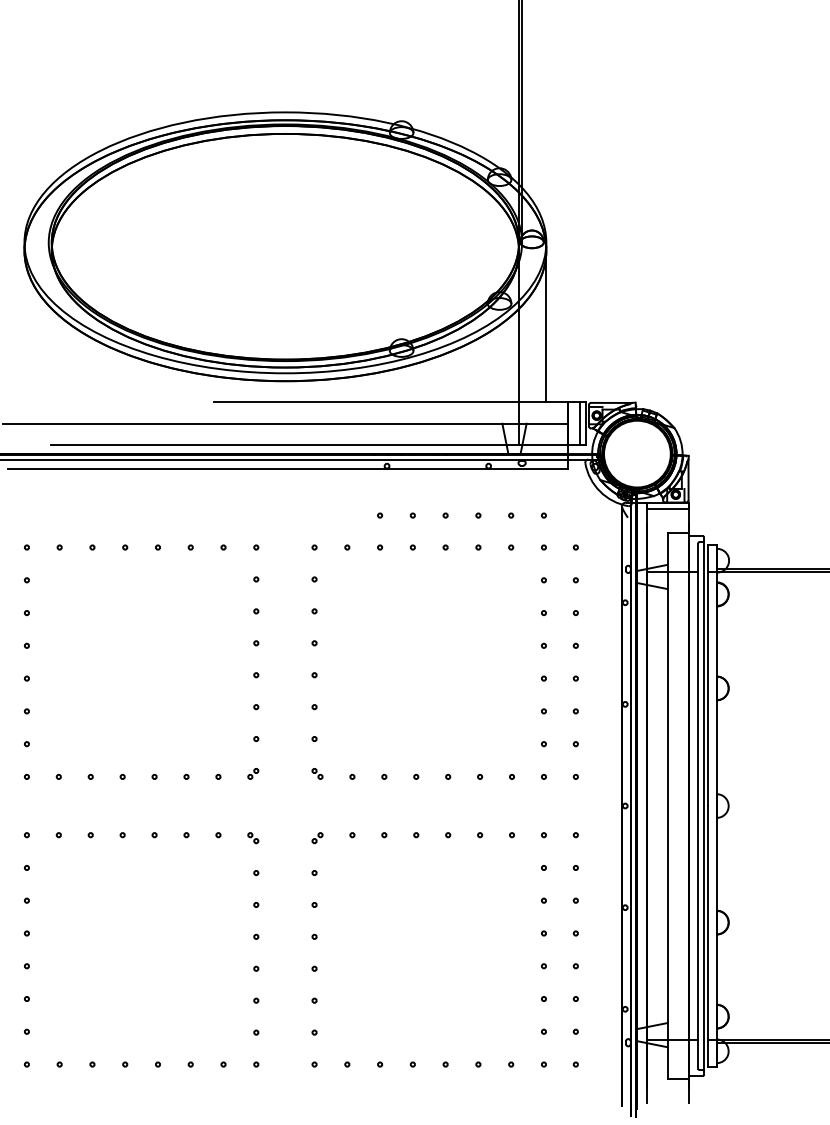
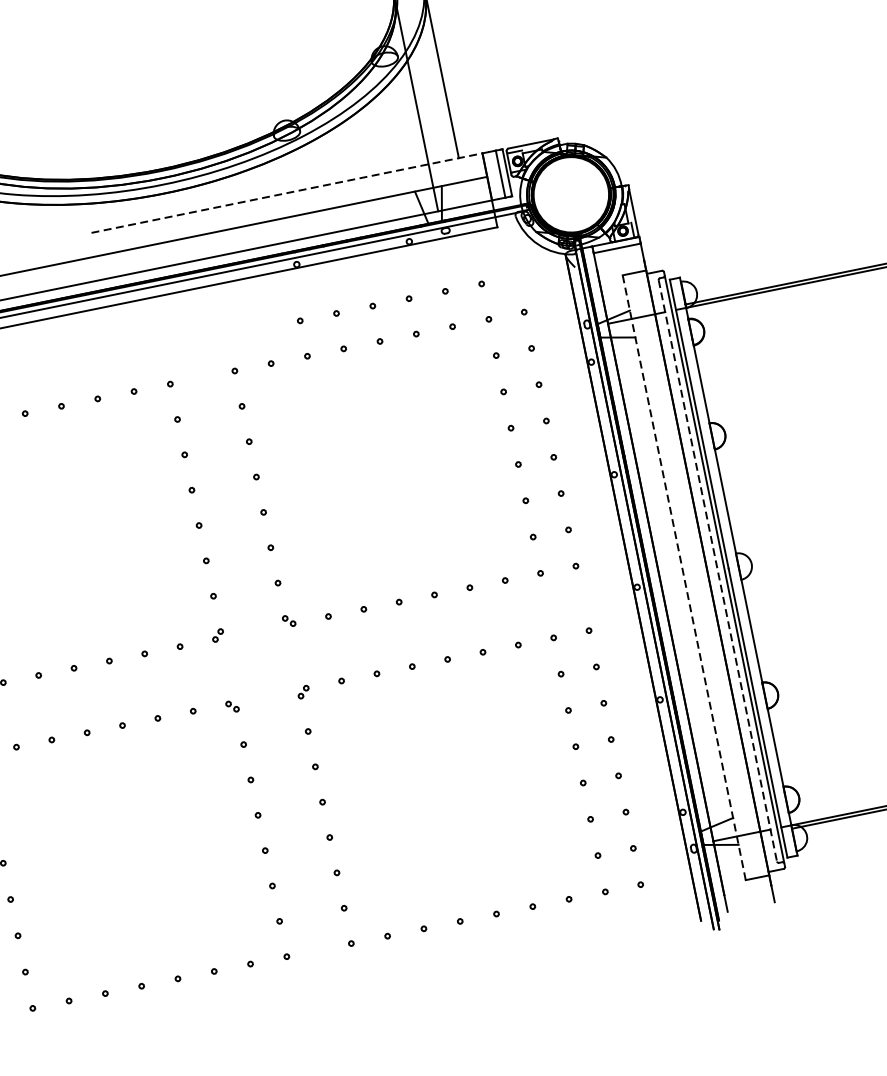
line: (393, 402) -> (289, 192), solid -> dashed
line: (667, 805) -> (683, 577), solid -> dashed
line: (698, 806) -> (718, 571), solid -> dashed

